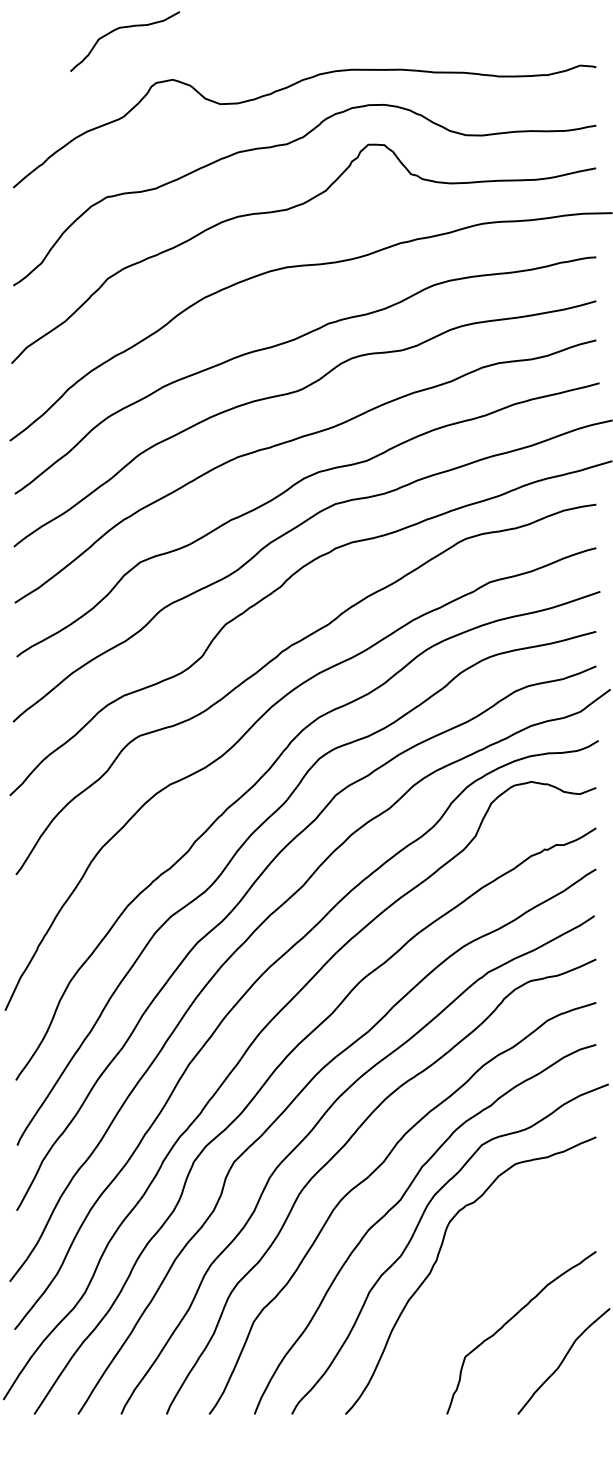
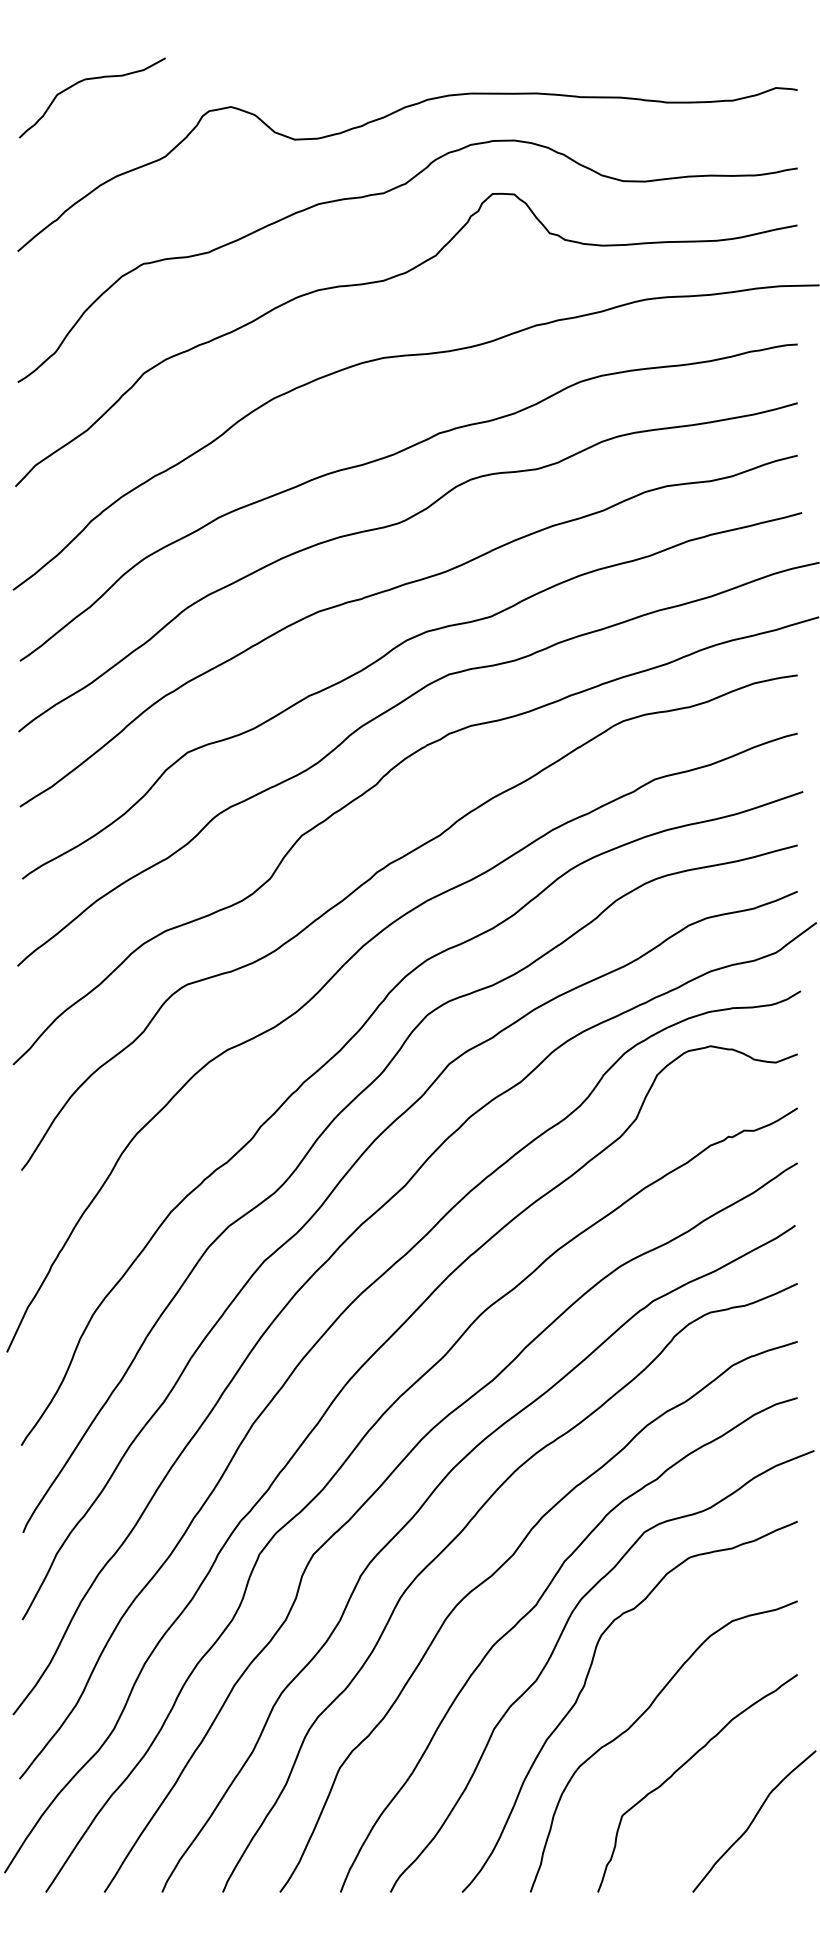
curve: (125, 27) -> (92, 79), moved
curve: (475, 1287) -> (636, 1722), added

